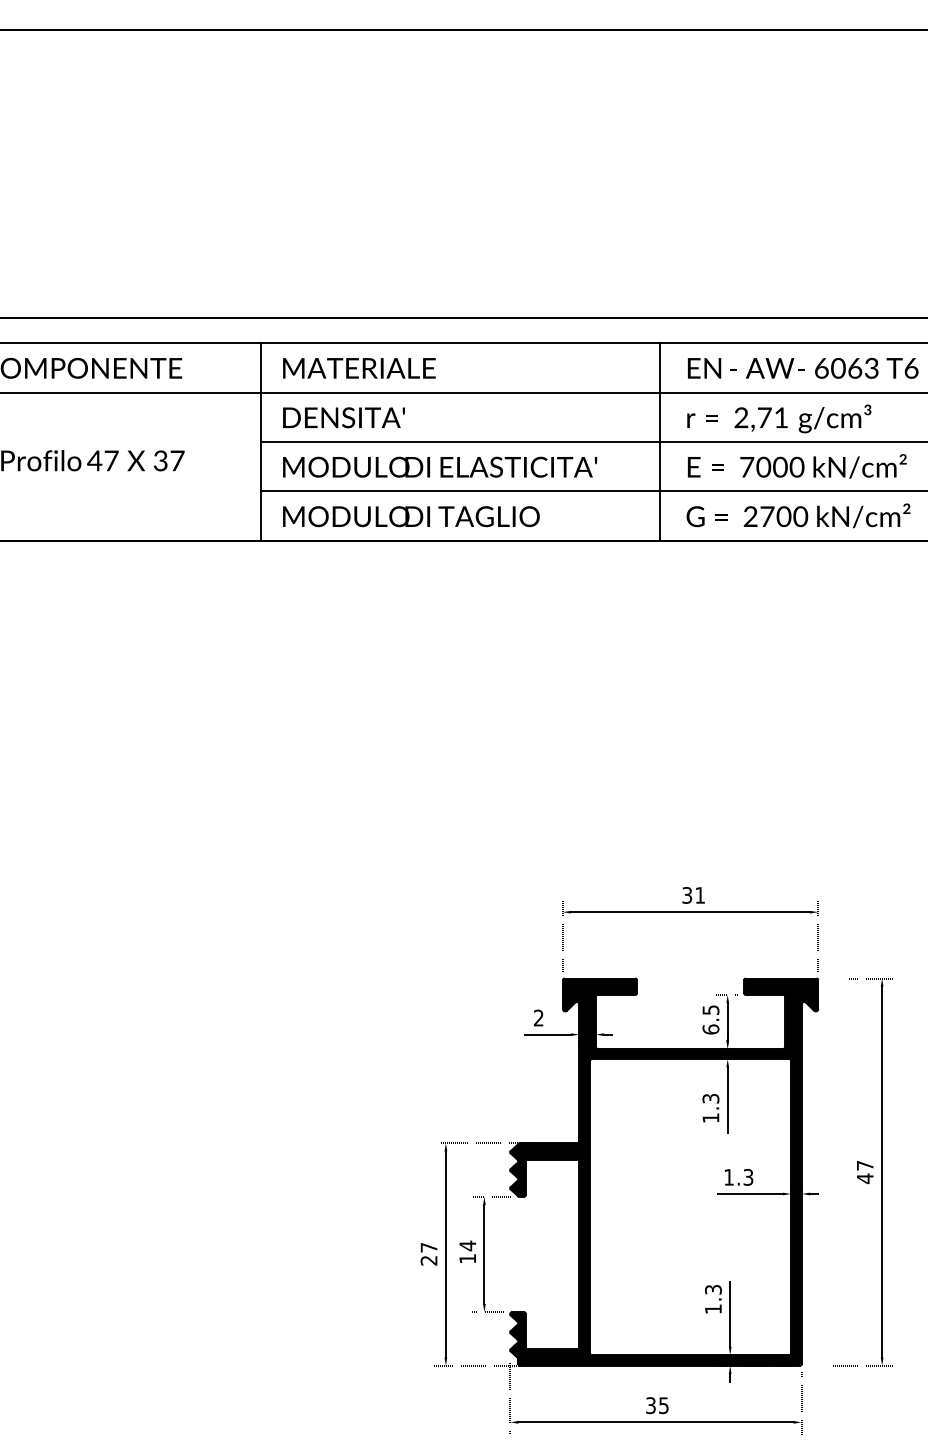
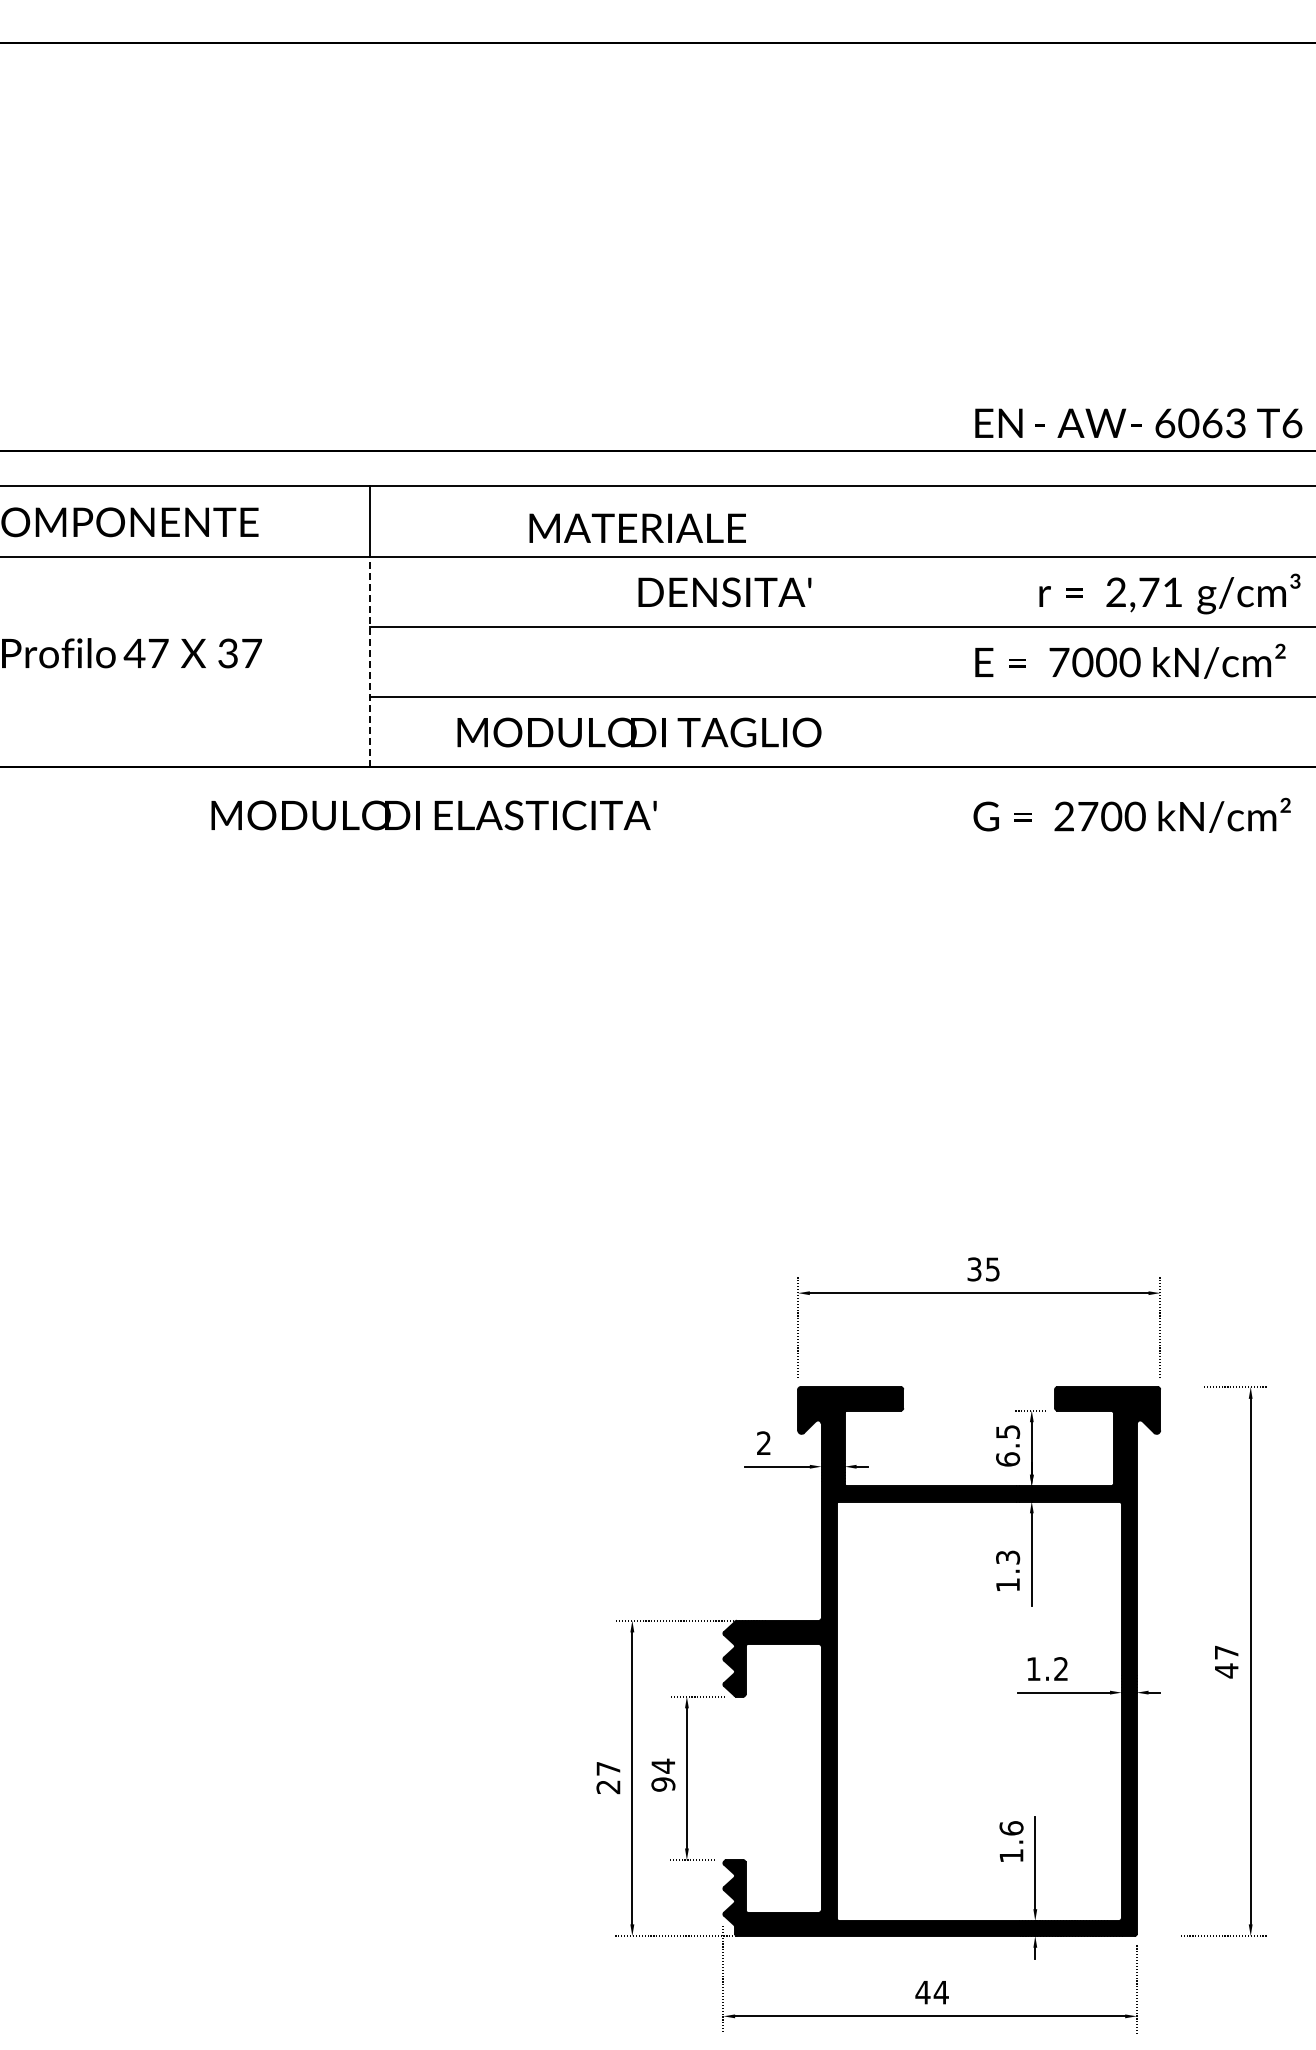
text: (359, 367) -> (637, 527), moved
text: (802, 368) -> (1138, 423), moved
text: (343, 417) -> (724, 592), moved
text: (779, 418) -> (1169, 593), moved
line: (659, 441) -> (935, 626), removed
line: (260, 466) -> (369, 661), solid -> dashed
text: (439, 467) -> (433, 815), moved
text: (798, 515) -> (1131, 814), moved
text: (411, 516) -> (639, 732), moved
text: (699, 895) -> (992, 1269), 31 -> 35
text: (748, 1177) -> (1061, 1669), 1.3 -> 1.2
text: (467, 1258) -> (663, 1784), 14 -> 94
text: (713, 1289) -> (1011, 1828), 1.3 -> 1.6
text: (656, 1405) -> (931, 1992), 35 -> 44

